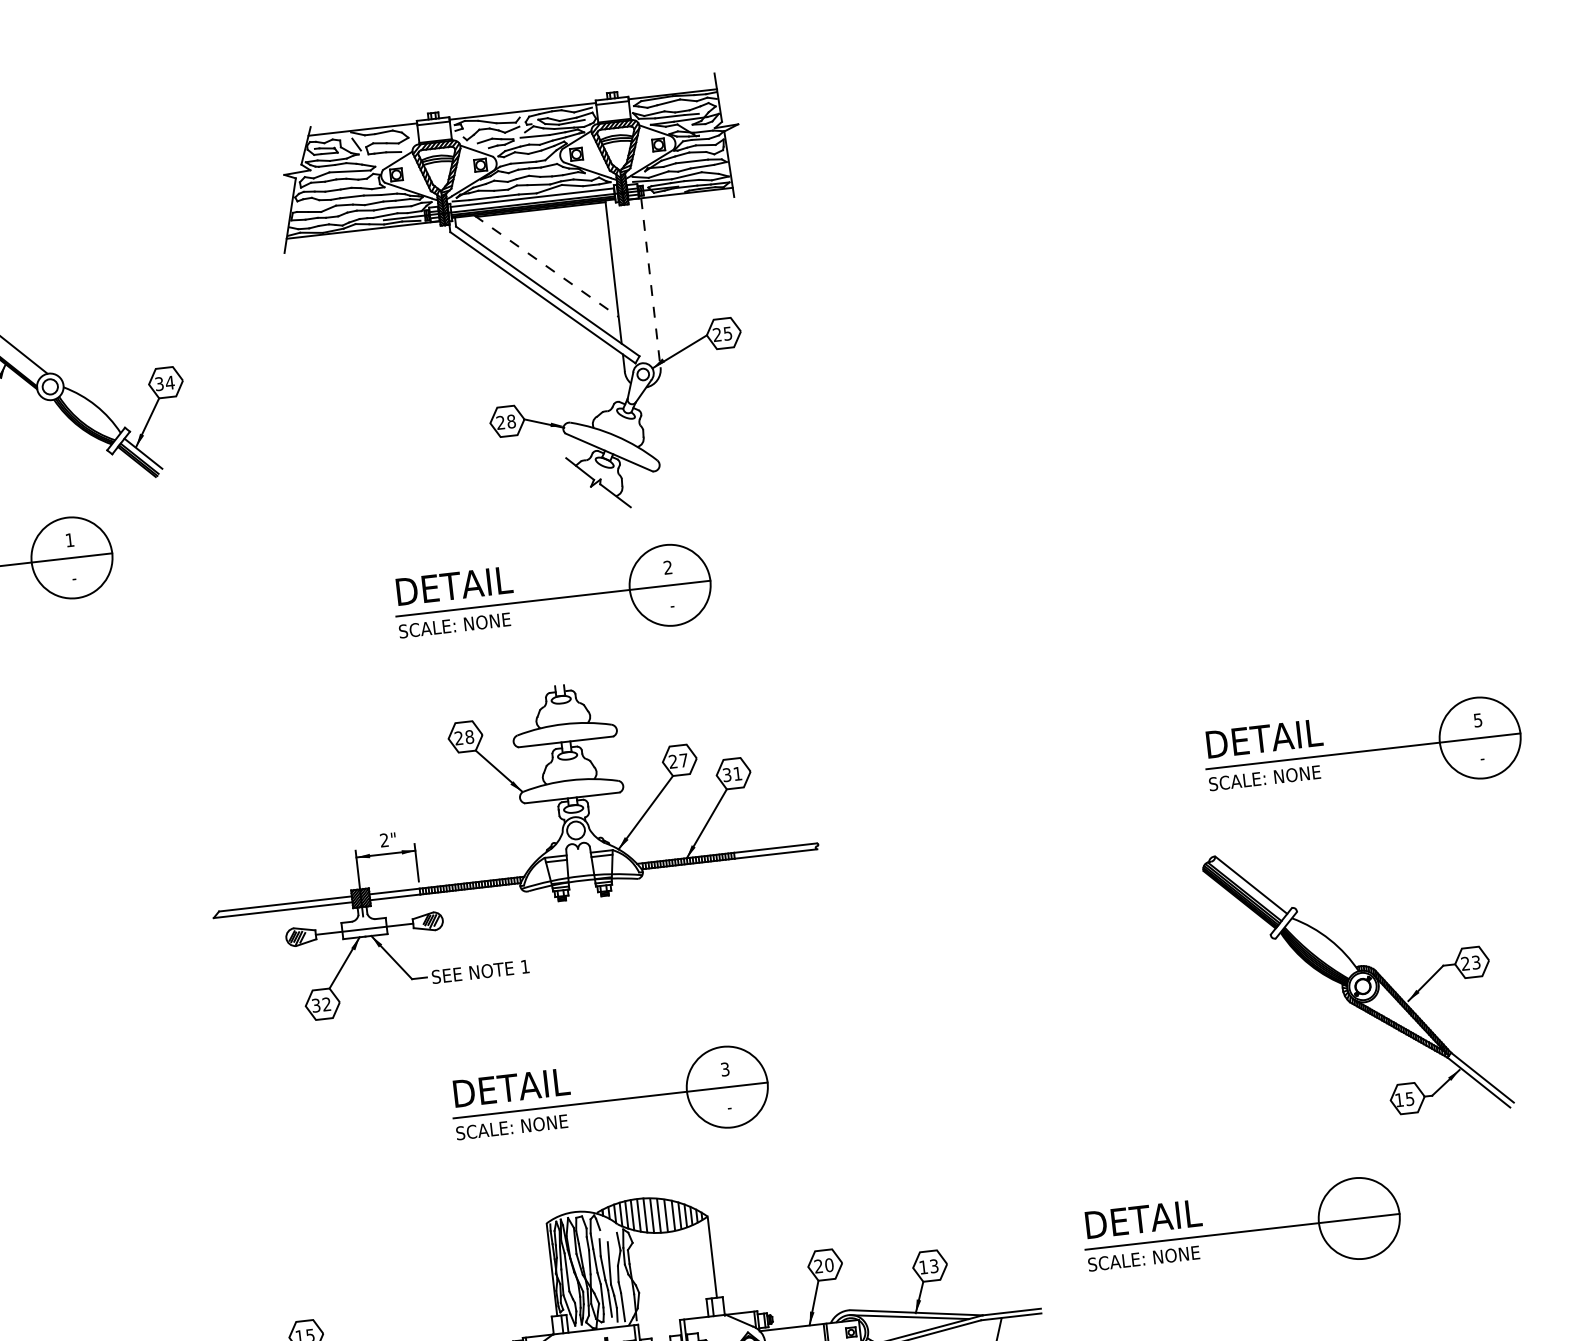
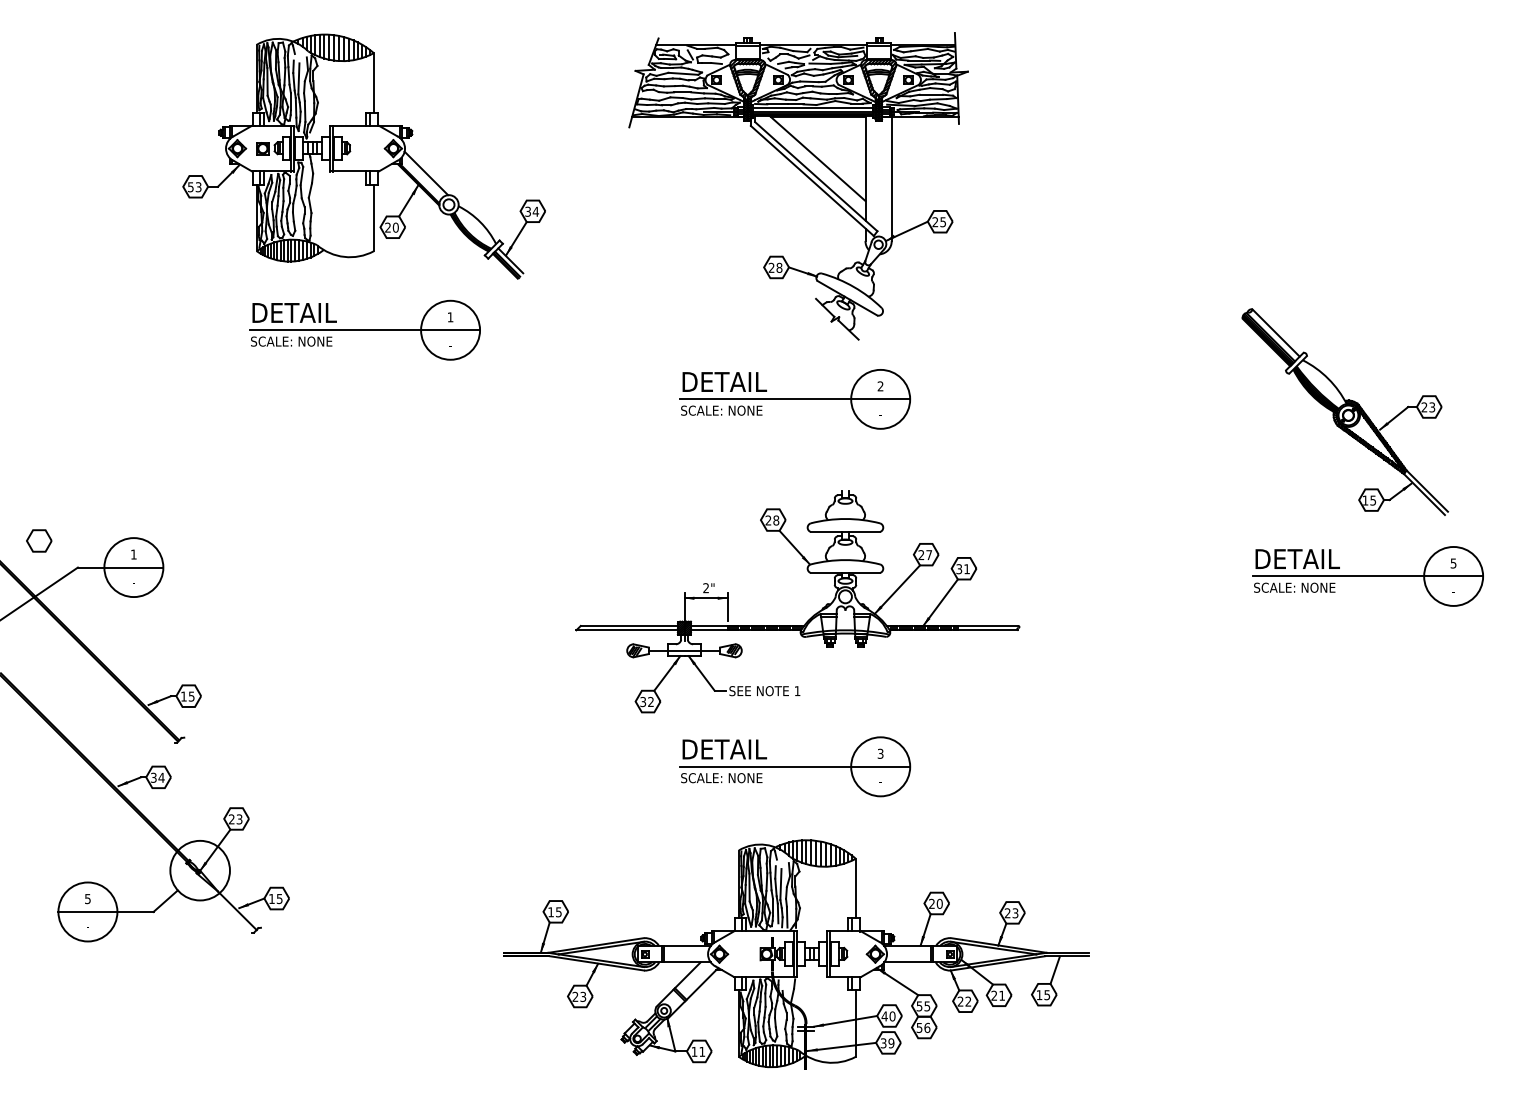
line: (546, 266) -> (817, 158), dashed -> solid
line: (650, 283) -> (891, 179), dashed -> solid
part: (533, 861) -> (812, 615), moved
part: (1358, 981) -> (1345, 411), moved
part: (1242, 1231) -> (1241, 913), removed
text: (923, 1267) -> (1007, 913), 13 -> 23

